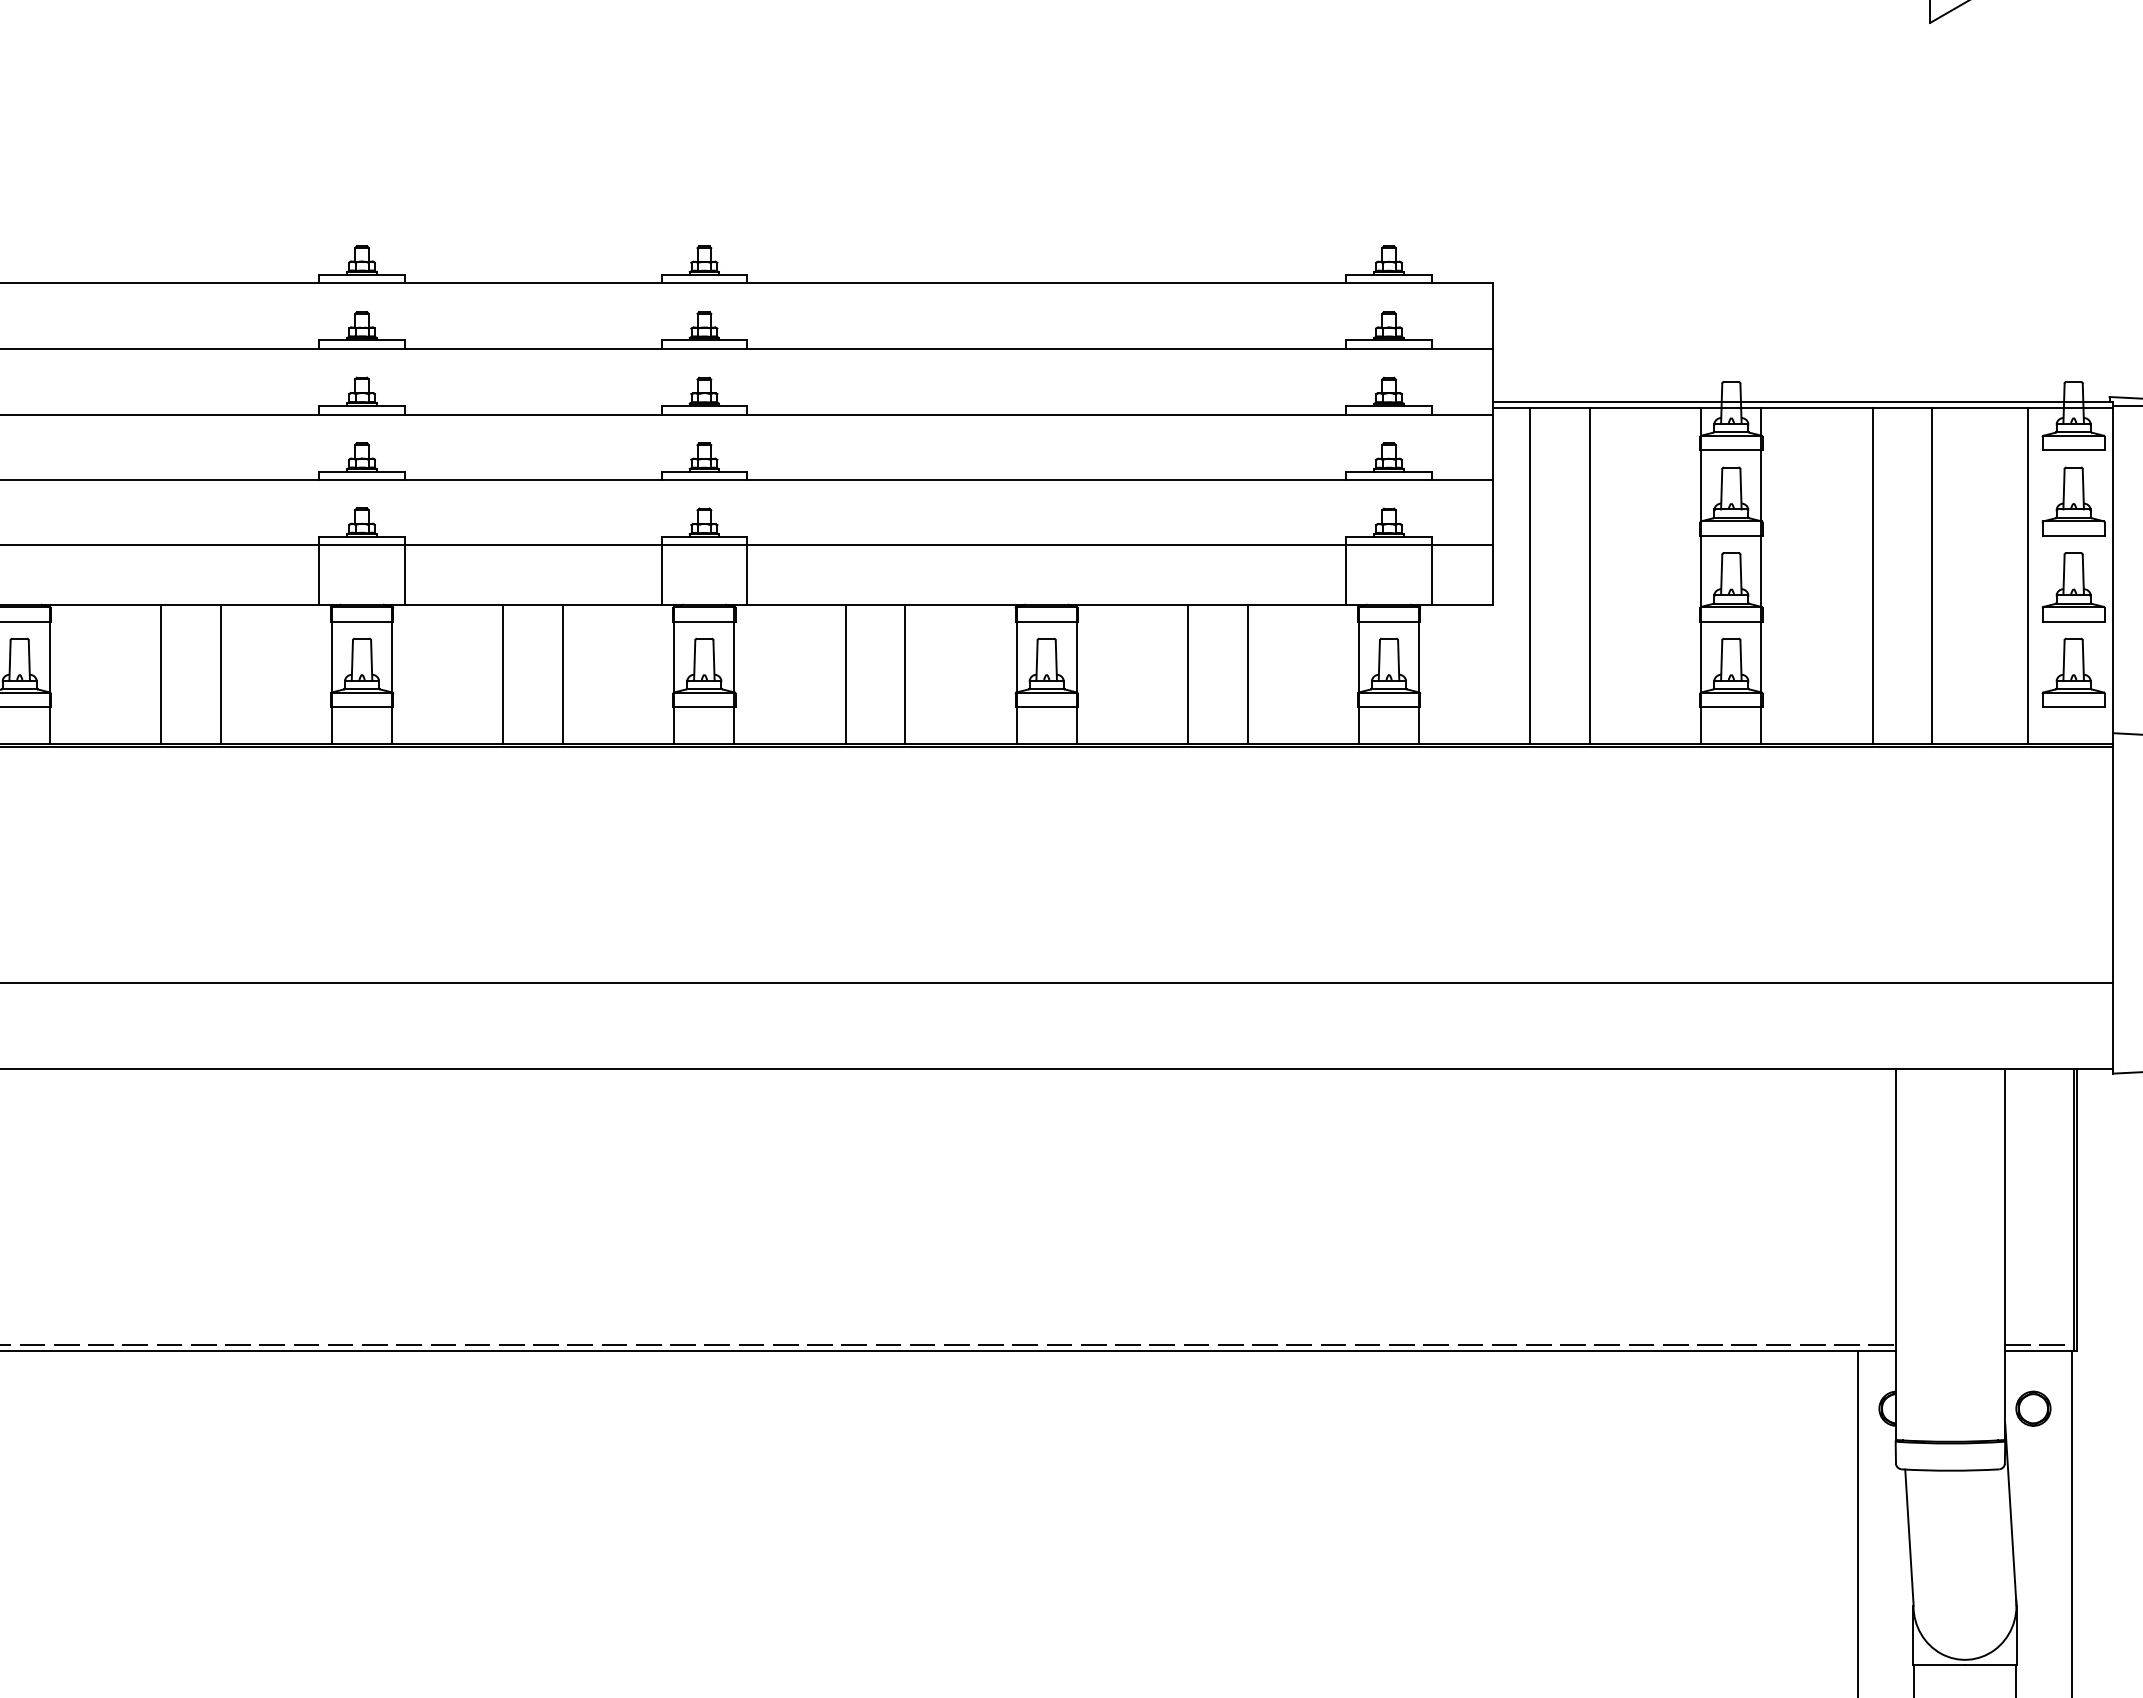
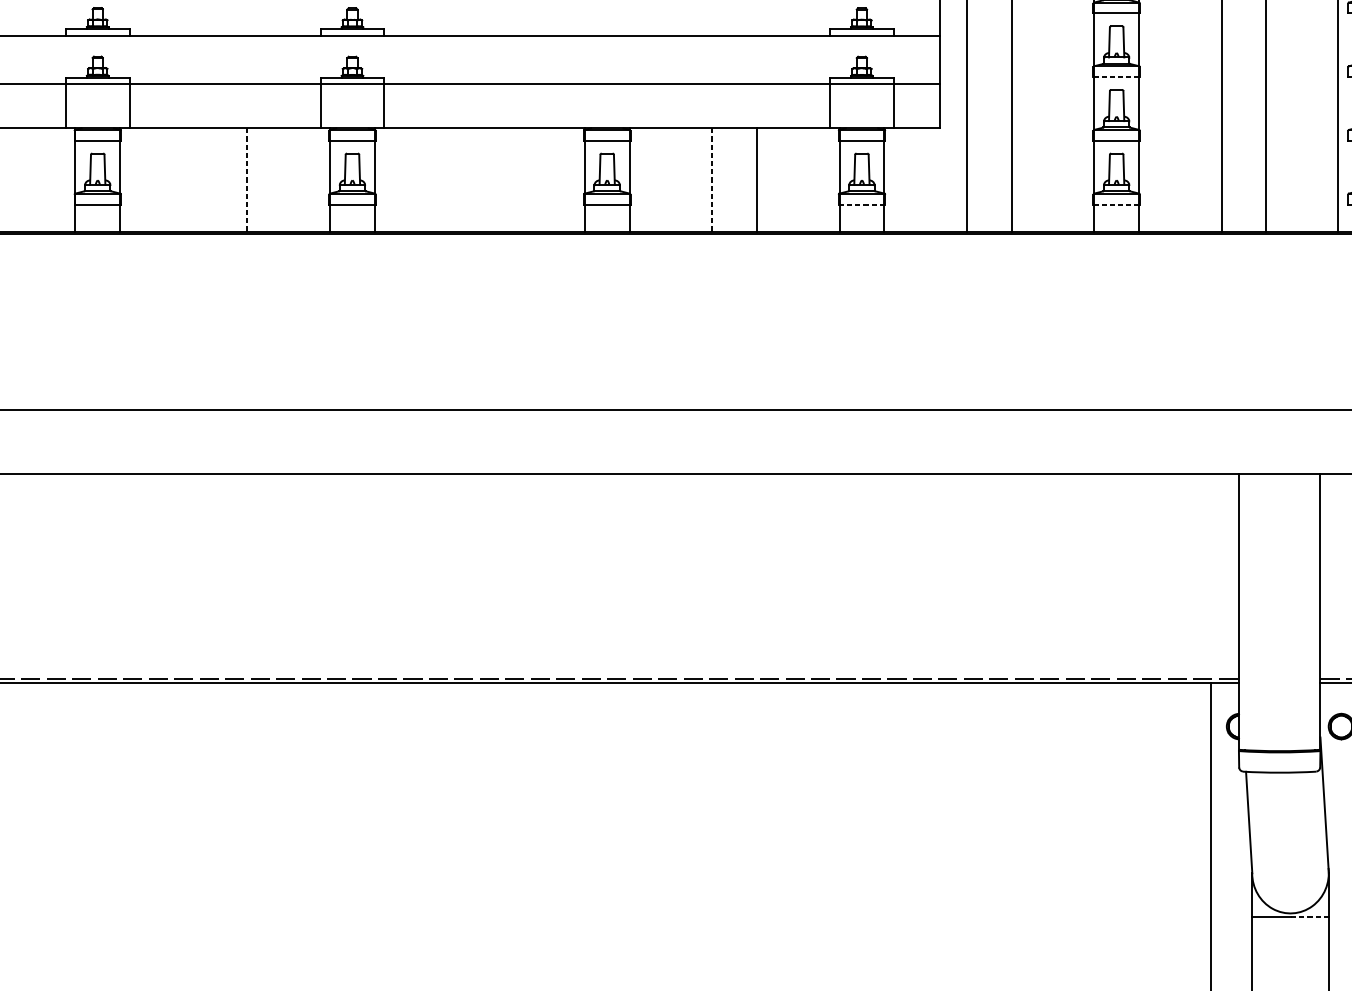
line: (1731, 536) -> (1116, 77), solid -> dashed
line: (503, 673) -> (203, 179), removed
line: (563, 673) -> (247, 179), solid -> dashed
line: (845, 673) -> (457, 179), removed
line: (905, 673) -> (502, 179), removed
line: (1187, 673) -> (711, 179), solid -> dashed
line: (1389, 707) -> (862, 204), solid -> dashed
line: (1731, 707) -> (1116, 204), solid -> dashed
line: (1990, 1665) -> (1309, 917), solid -> dashed

